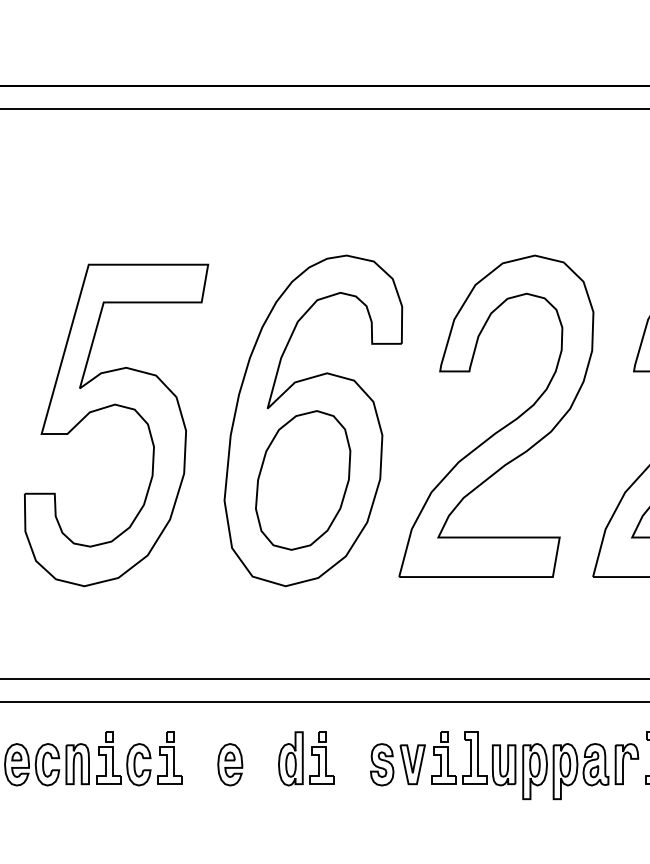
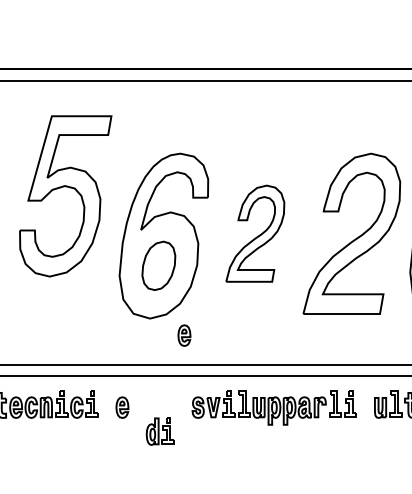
part: (124, 409) -> (69, 188), moved
part: (497, 415) -> (255, 233), size x0.6
part: (302, 479) -> (158, 265), size x0.7
part: (354, 620) -> (184, 335), added
part: (304, 758) -> (159, 431), moved

